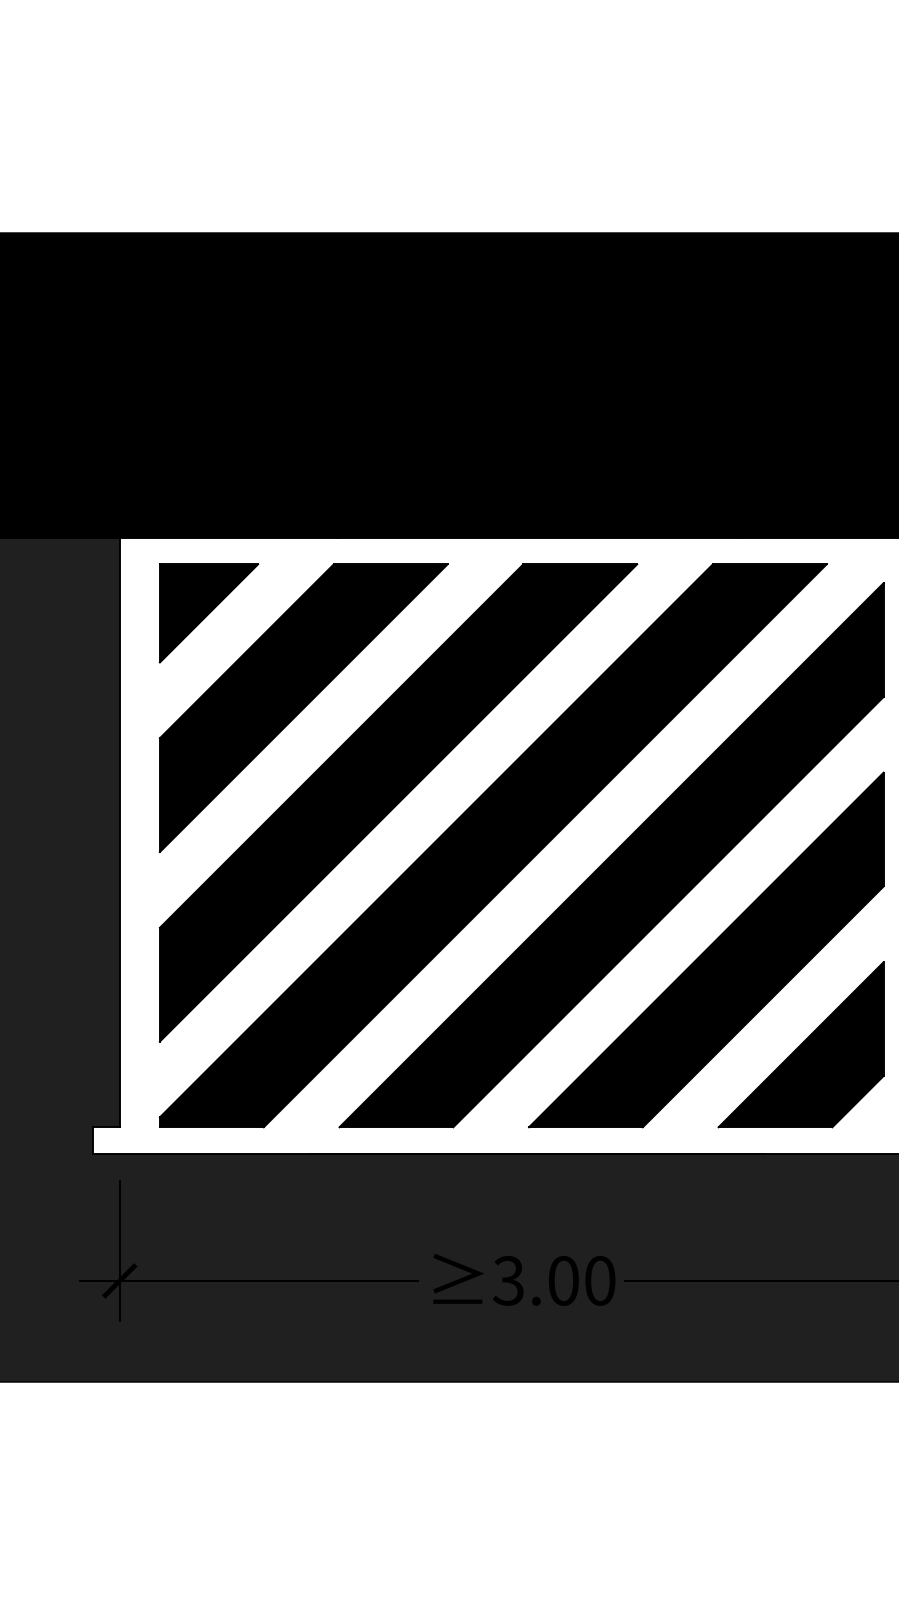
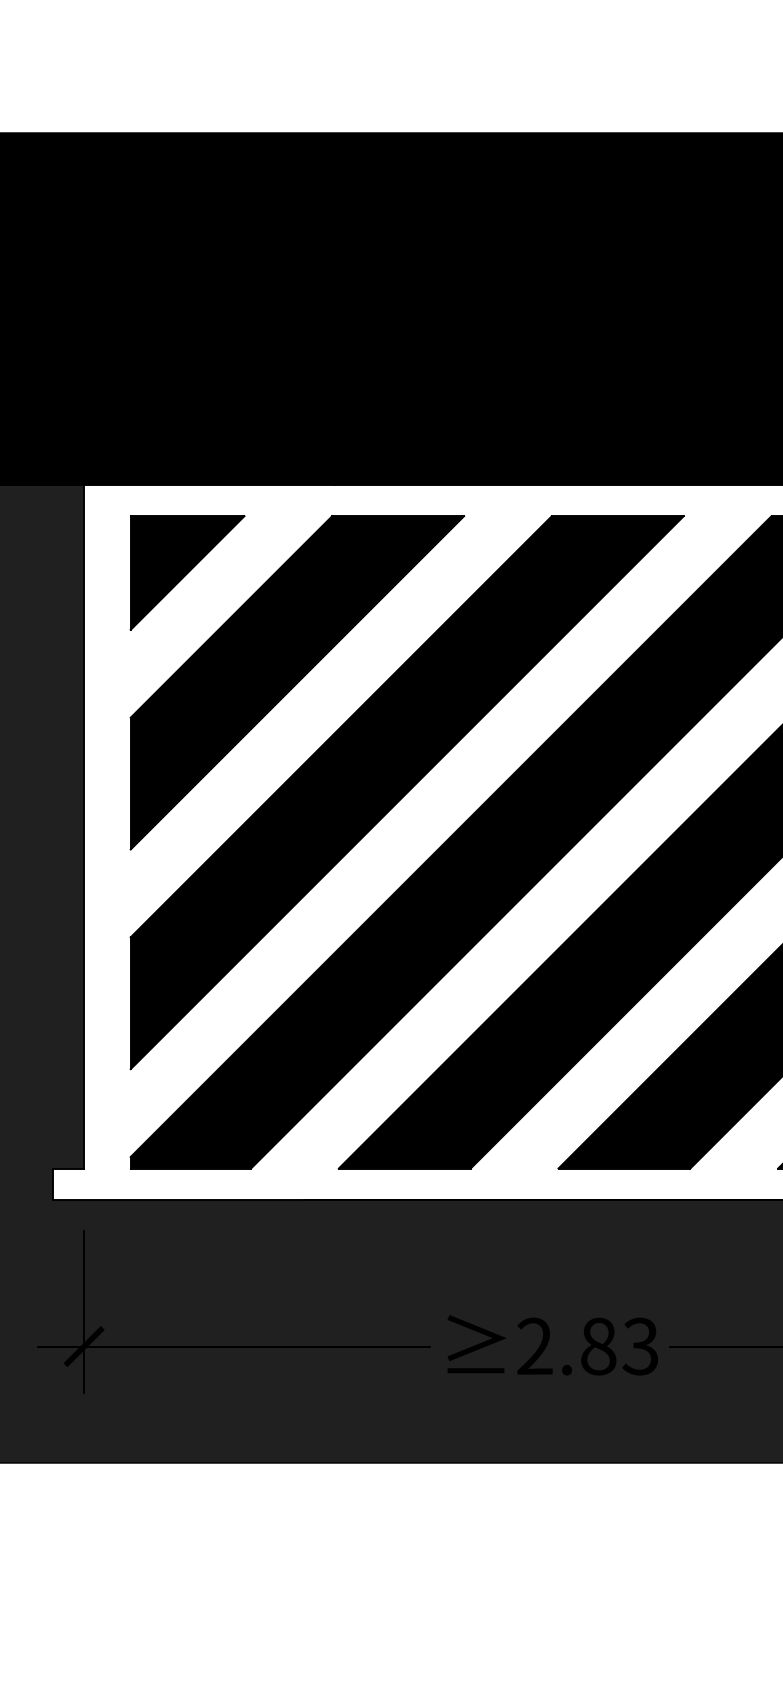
text: (553, 1281) -> (586, 1347), 3.00 -> 2.83

